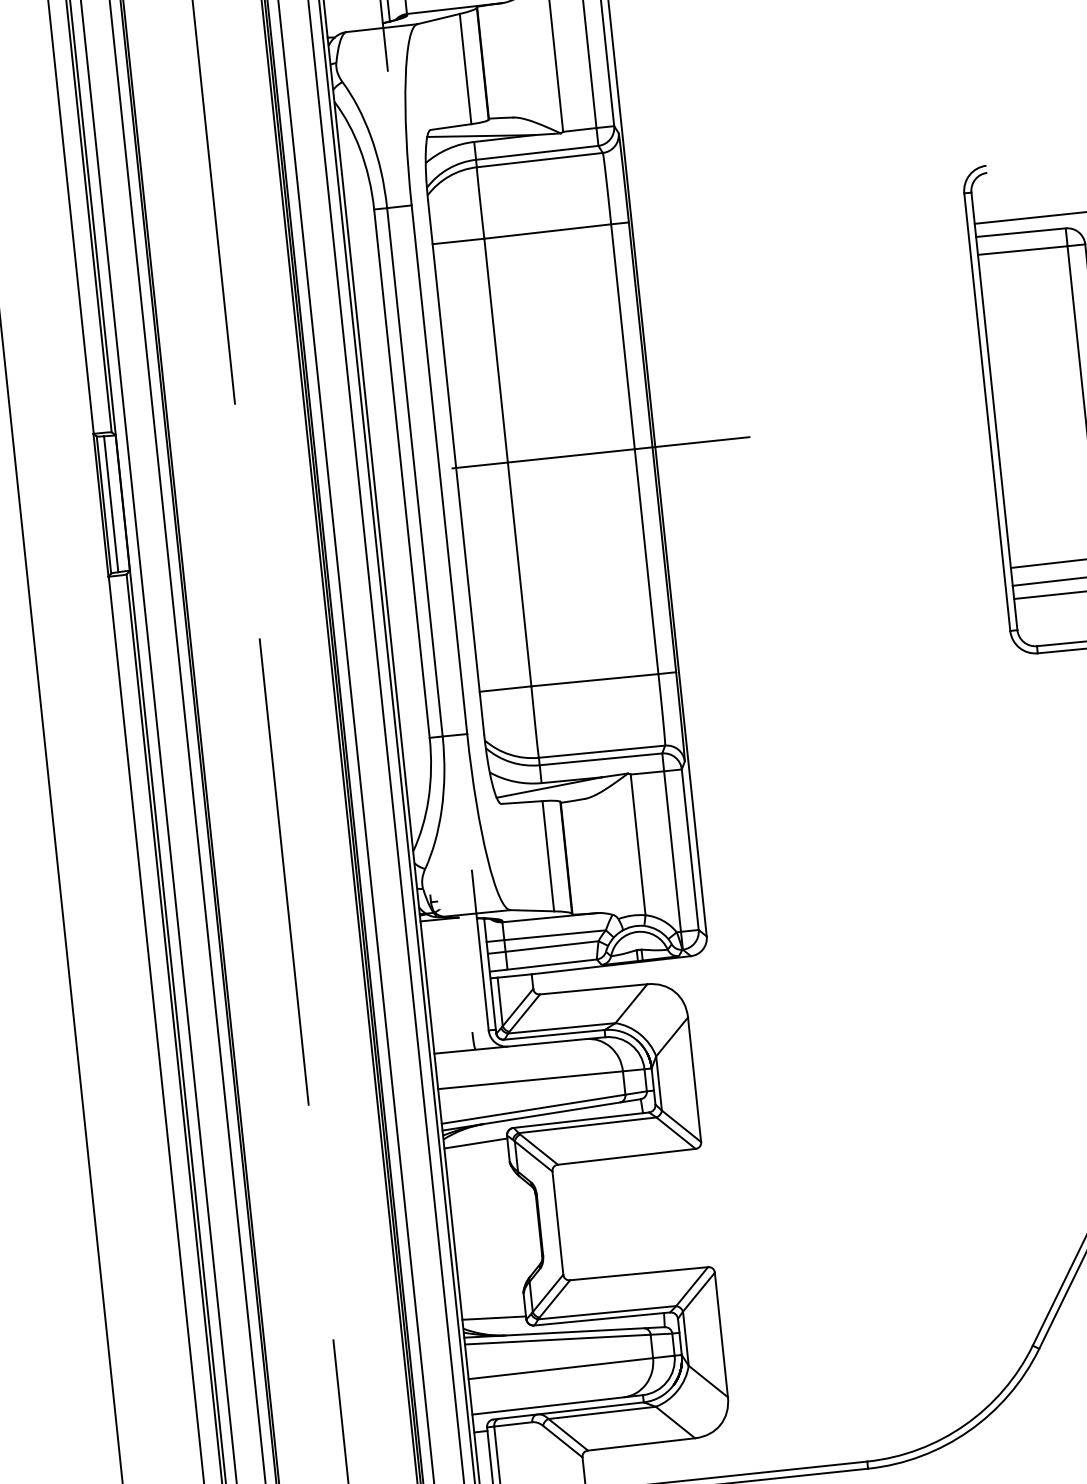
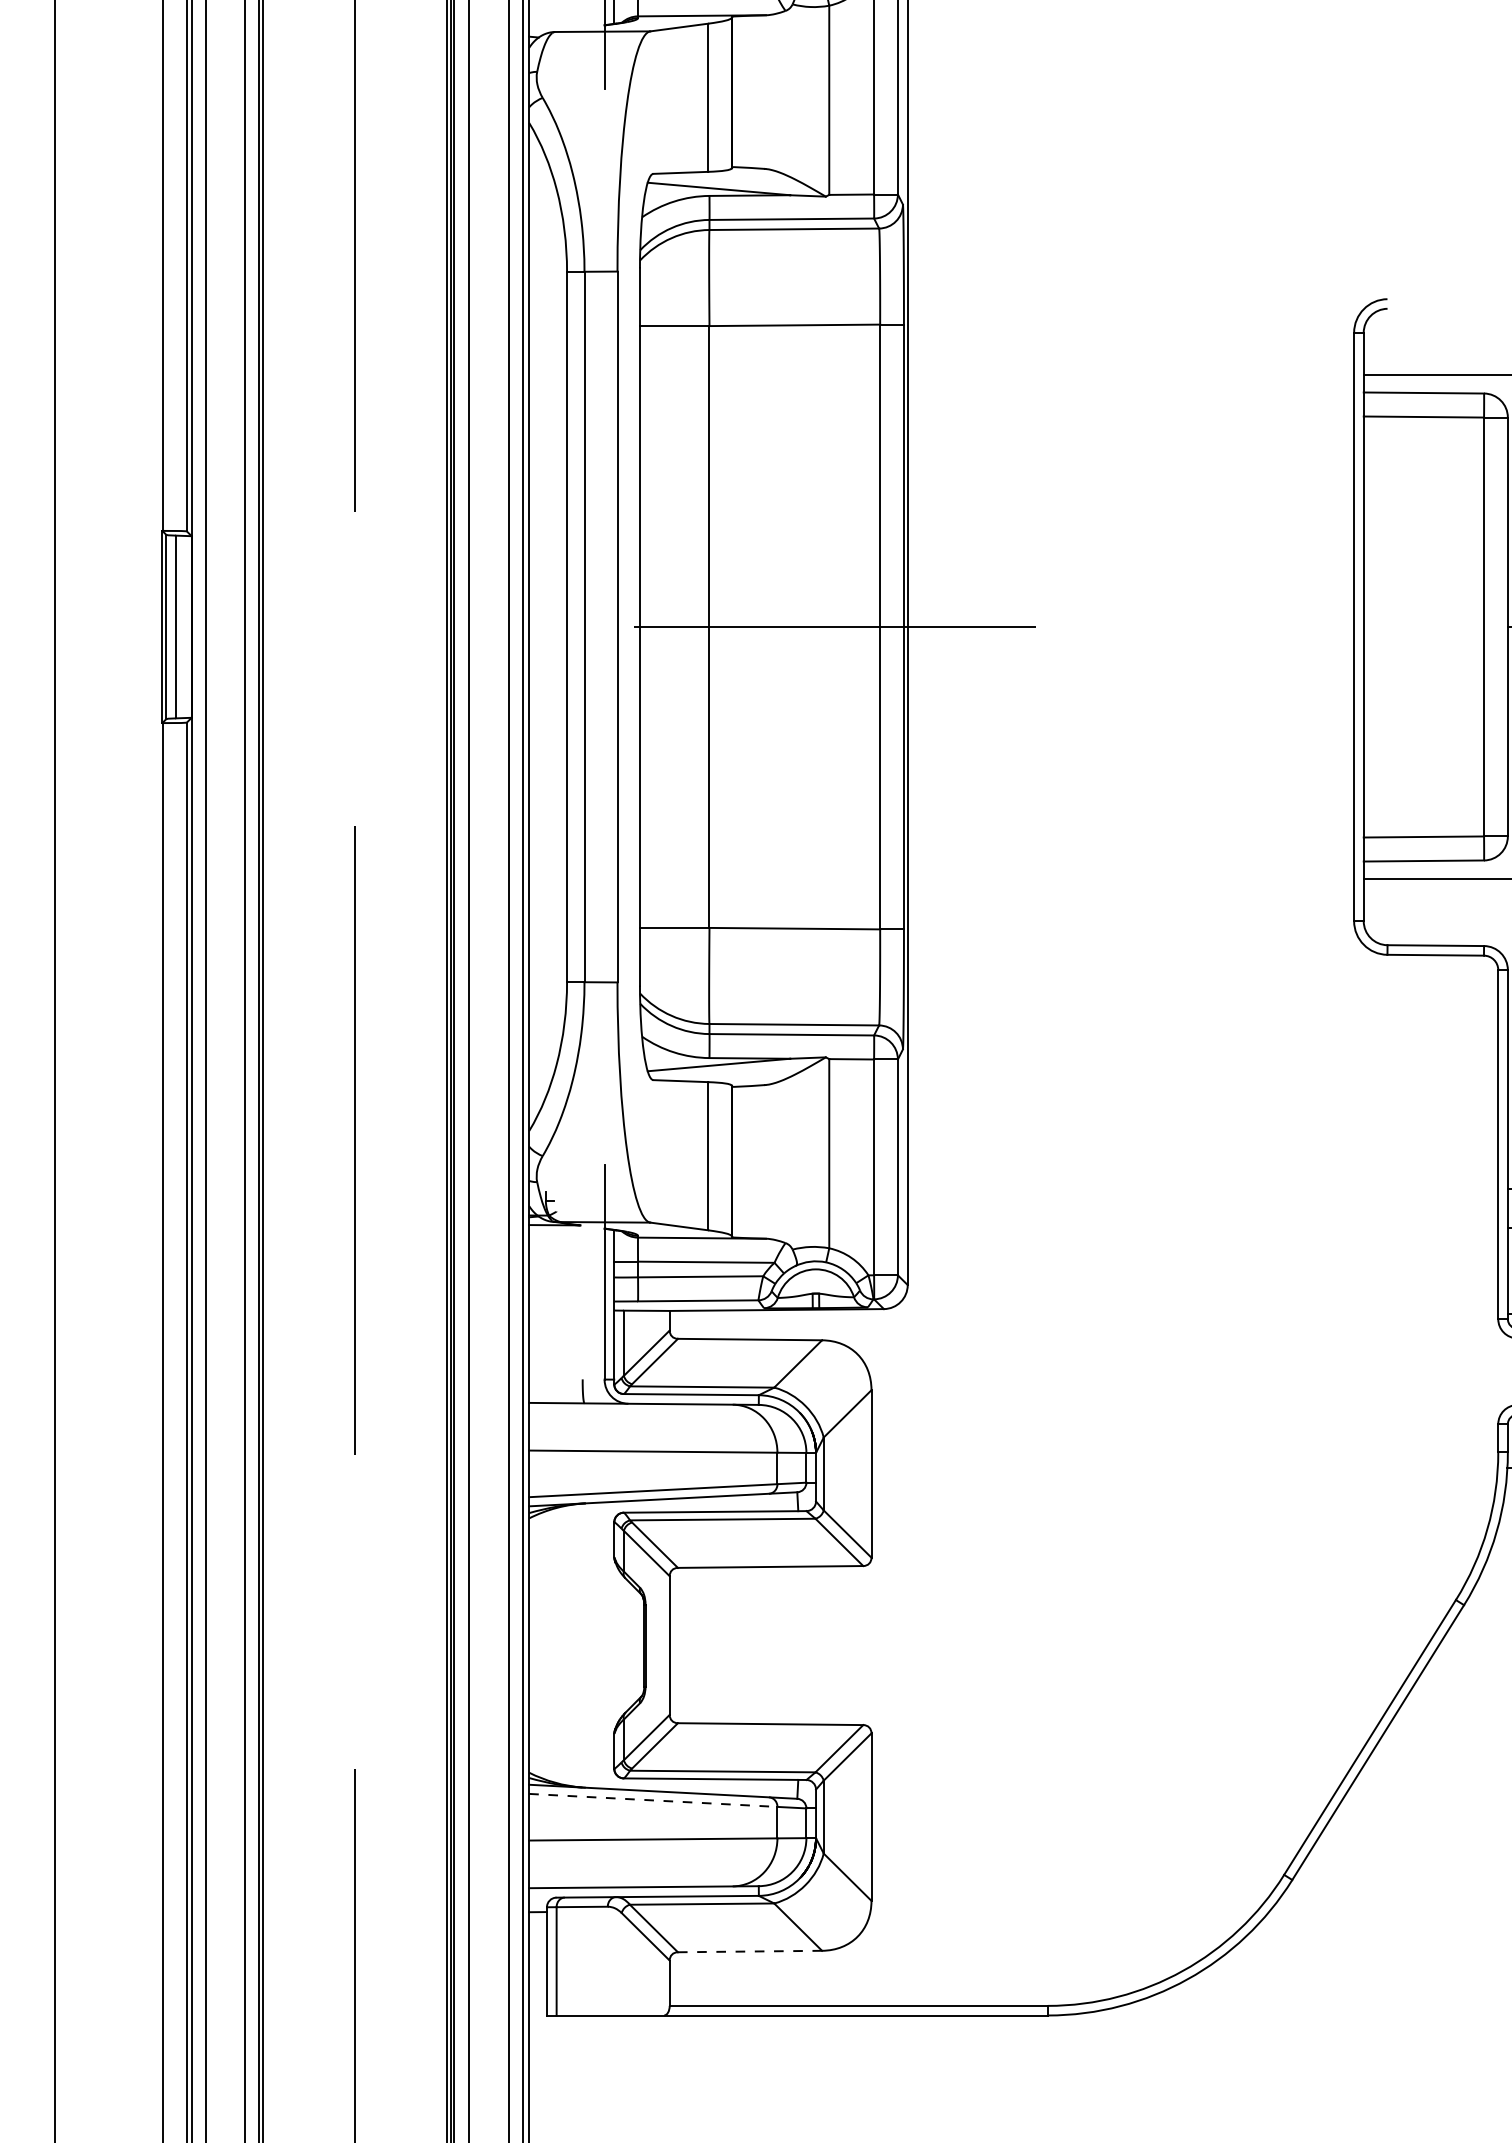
line: (475, 1143) -> (571, 1527), removed
line: (494, 1317) -> (571, 1762), removed
line: (557, 1339) -> (653, 1800), solid -> dashed
line: (641, 1444) -> (749, 1951), solid -> dashed

